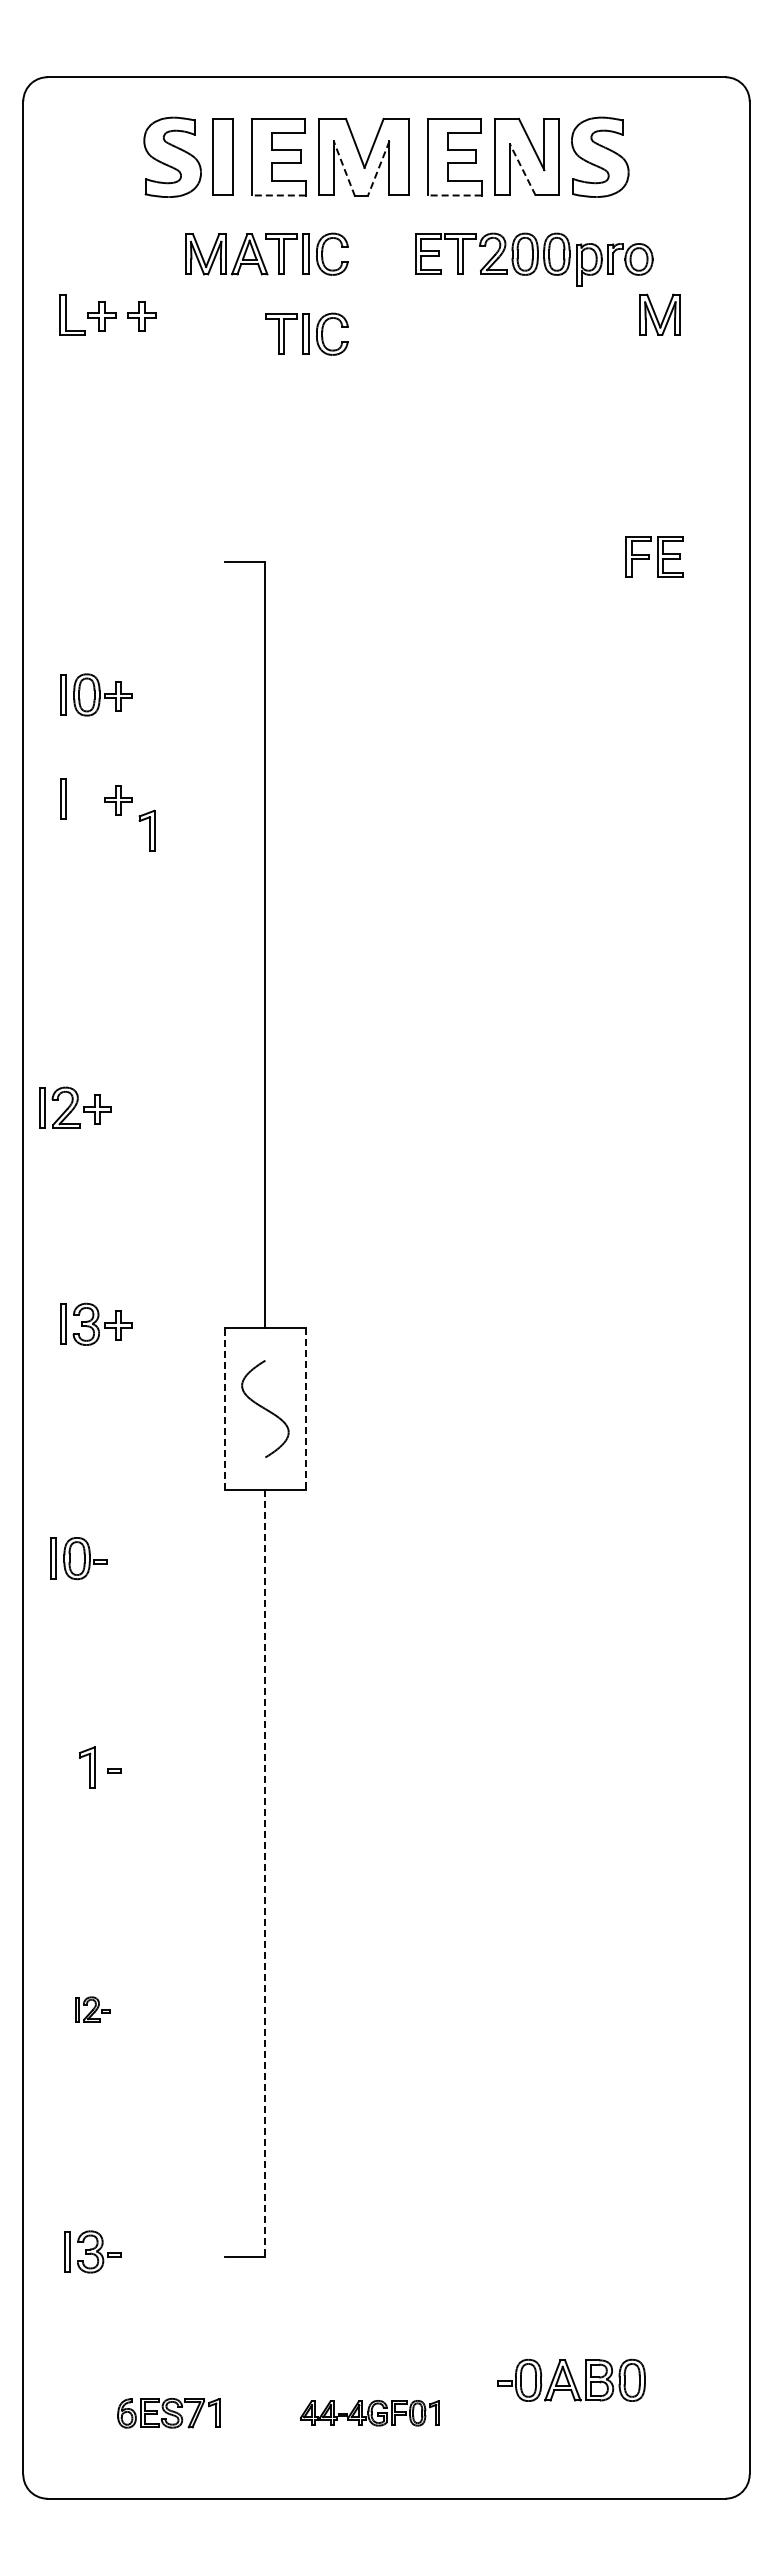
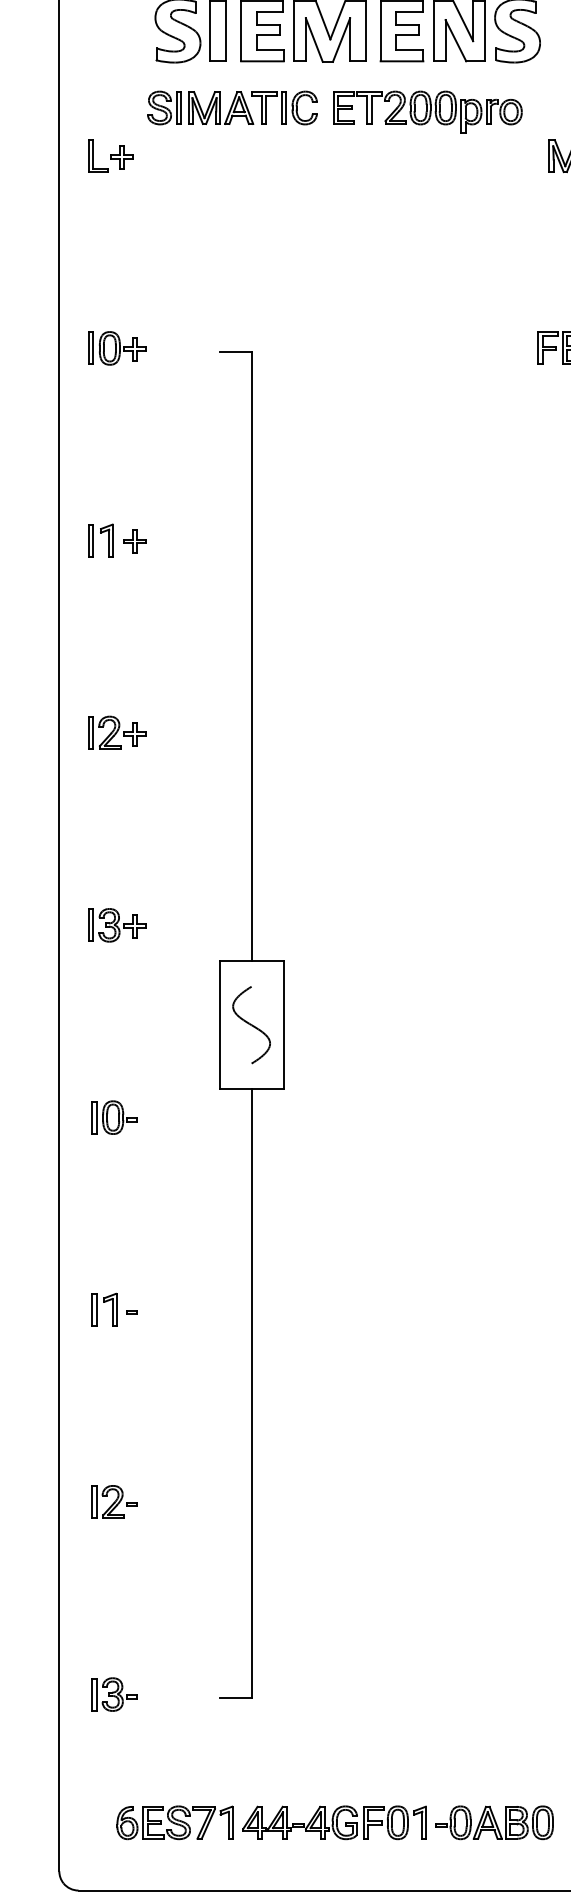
line: (344, 168) -> (314, 39), dashed -> solid
line: (378, 168) -> (341, 39), dashed -> solid
line: (522, 169) -> (455, 40), dashed -> solid
line: (279, 195) -> (262, 61), dashed -> solid
line: (454, 195) -> (401, 61), dashed -> solid
part: (155, 253) -> (164, 107), added
part: (534, 259) -> (428, 112), moved
part: (141, 316) -> (153, 157), removed
part: (306, 333) -> (284, 170), removed
part: (96, 694) -> (117, 348), moved
part: (146, 830) -> (106, 540), moved
part: (75, 1107) -> (117, 732), moved
part: (96, 1323) -> (117, 924), moved
line: (225, 1409) -> (219, 1025), dashed -> solid
line: (305, 1409) -> (283, 1025), dashed -> solid
part: (78, 1558) -> (114, 1117), moved
part: (67, 1767) -> (94, 1309), added
line: (265, 1873) -> (251, 1394), dashed -> solid
part: (92, 2009) -> (114, 1502), size x1.67
part: (571, 2379) -> (494, 1822), moved
part: (168, 2412) -> (174, 1822), size x1.43
part: (369, 2412) -> (334, 1822), size x1.67

